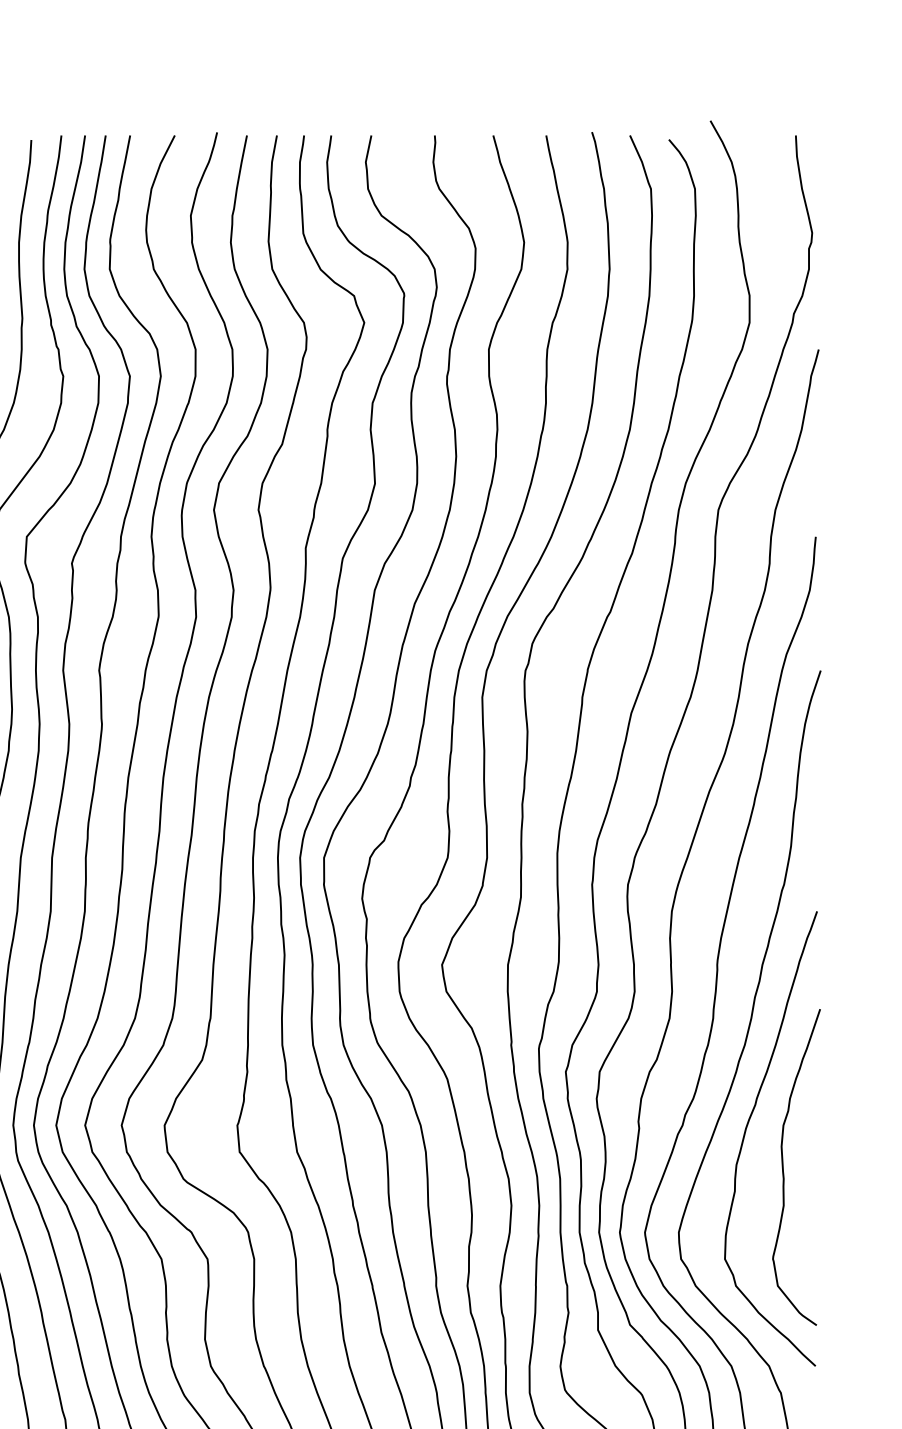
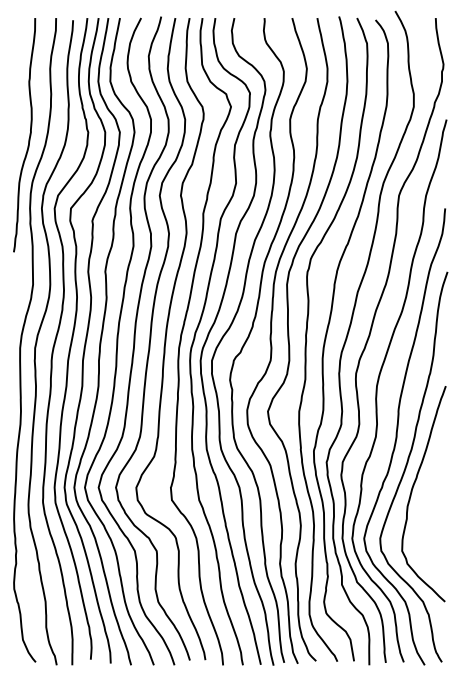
curve: (784, 1167) -> (430, 507), removed

